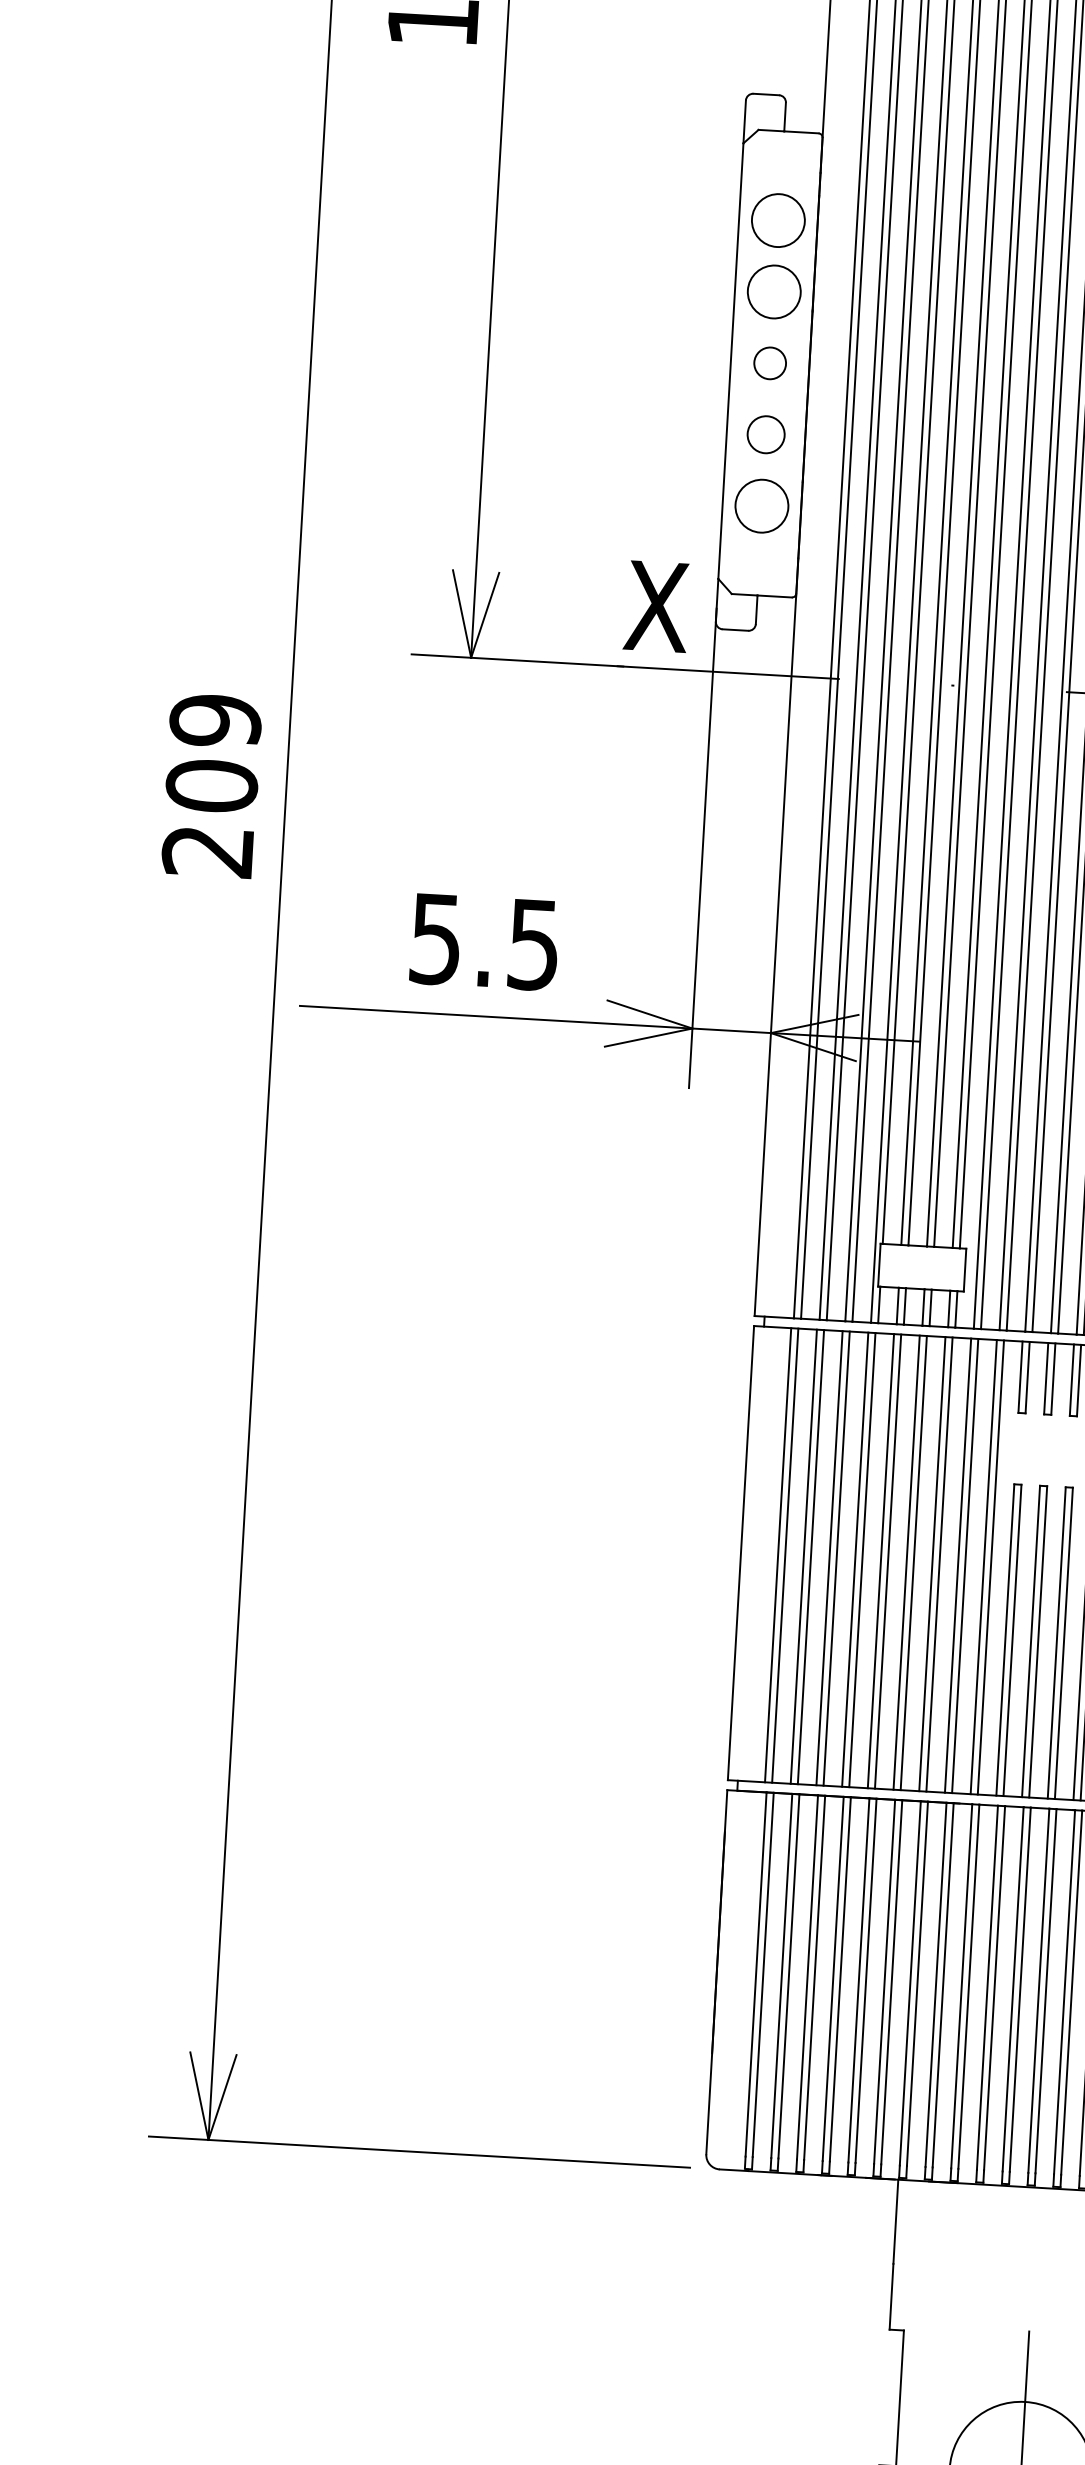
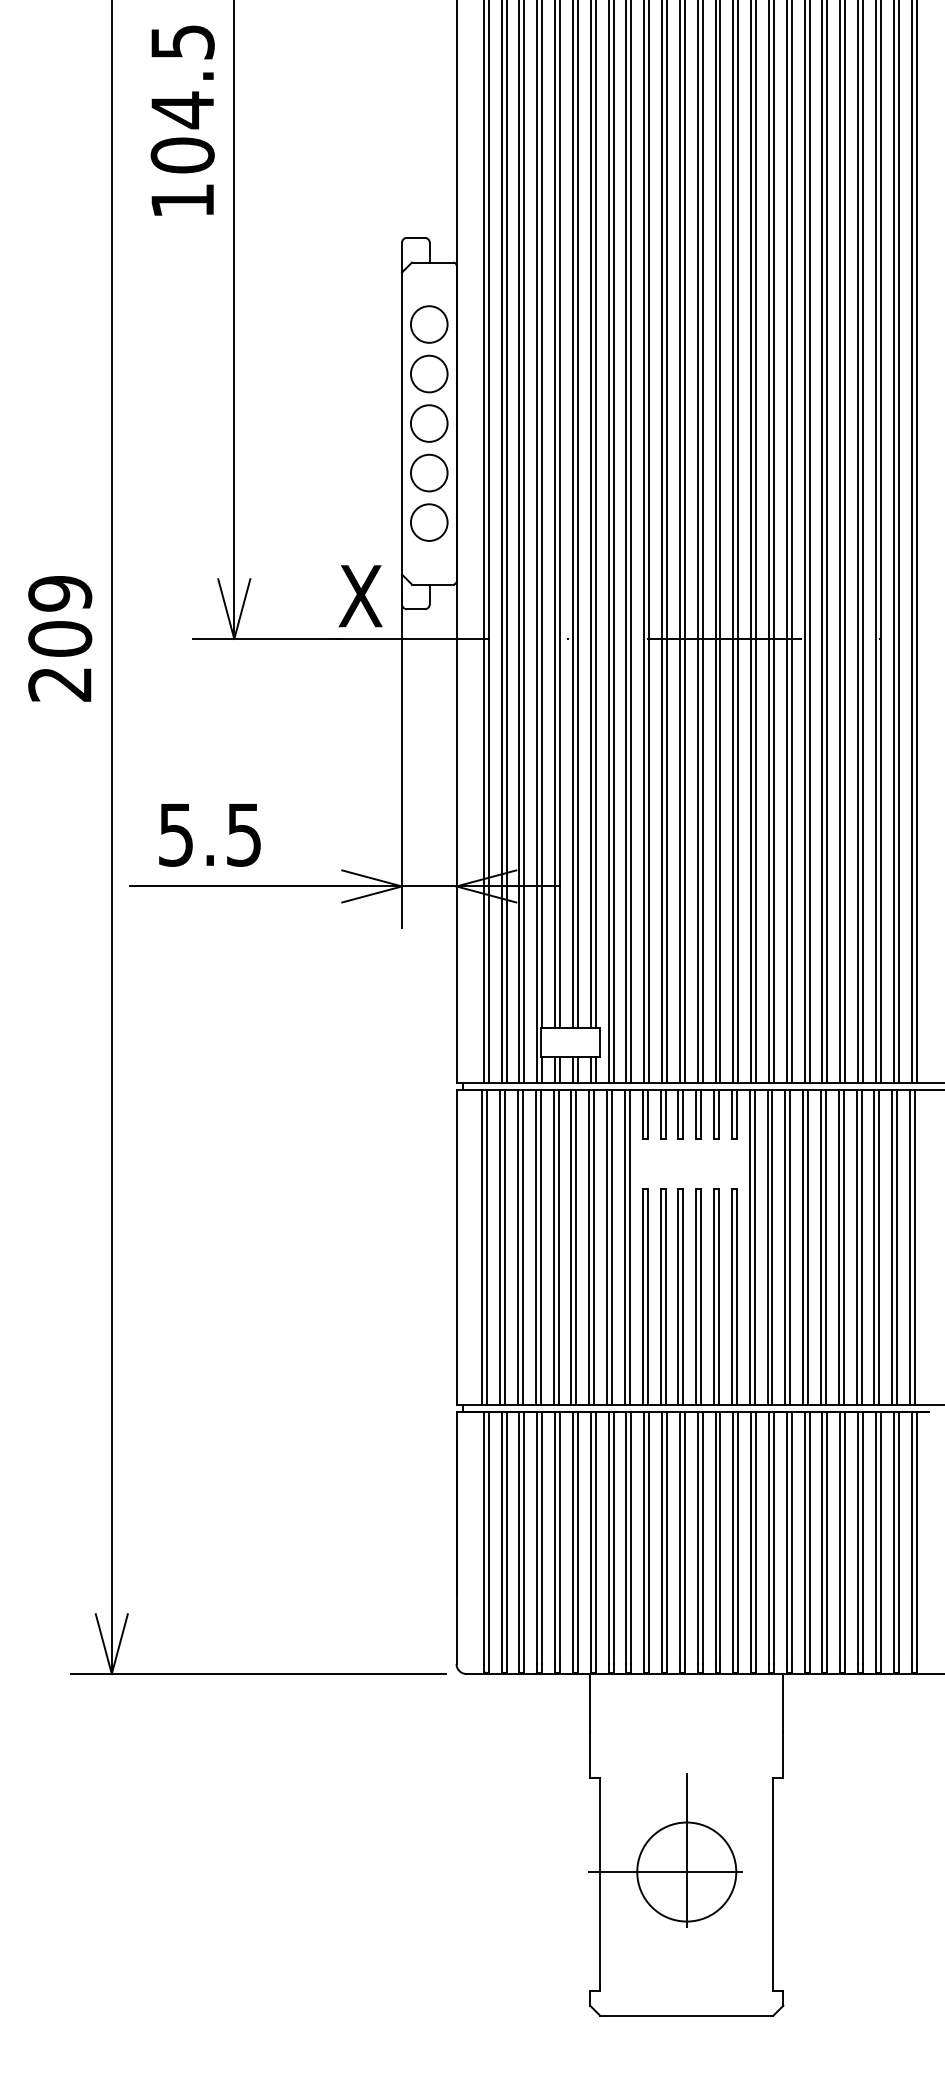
circle: (769, 363) -> (428, 423), size x1.67
circle: (766, 433) -> (429, 472), size x1.43
text: (212, 785) -> (60, 638), moved
text: (483, 942) -> (209, 835), moved

